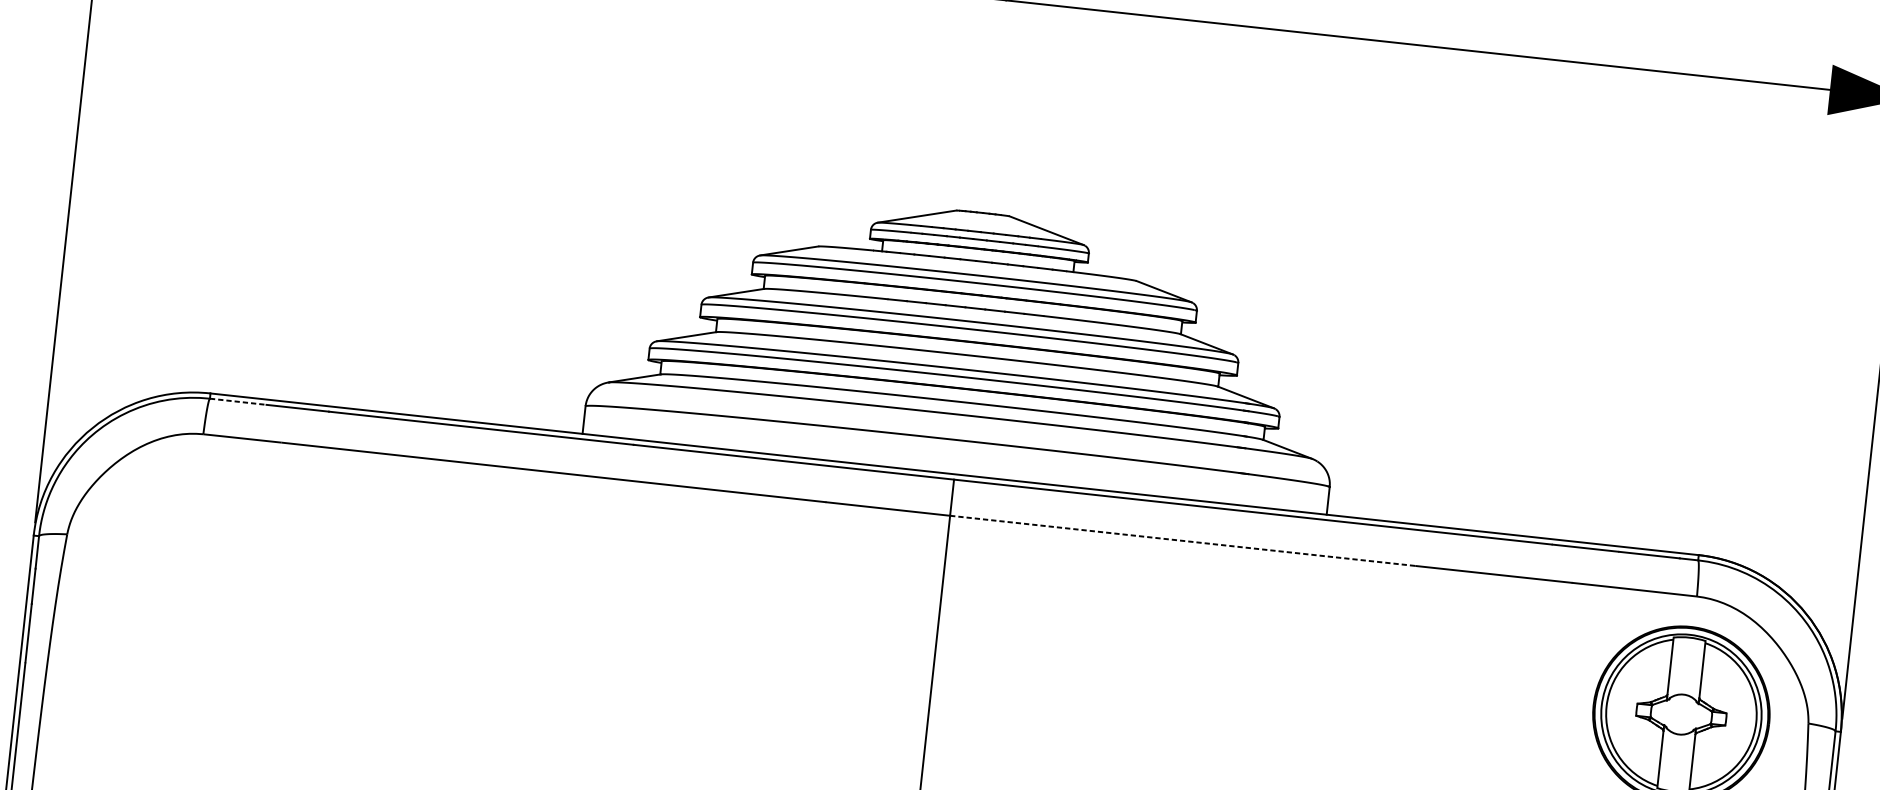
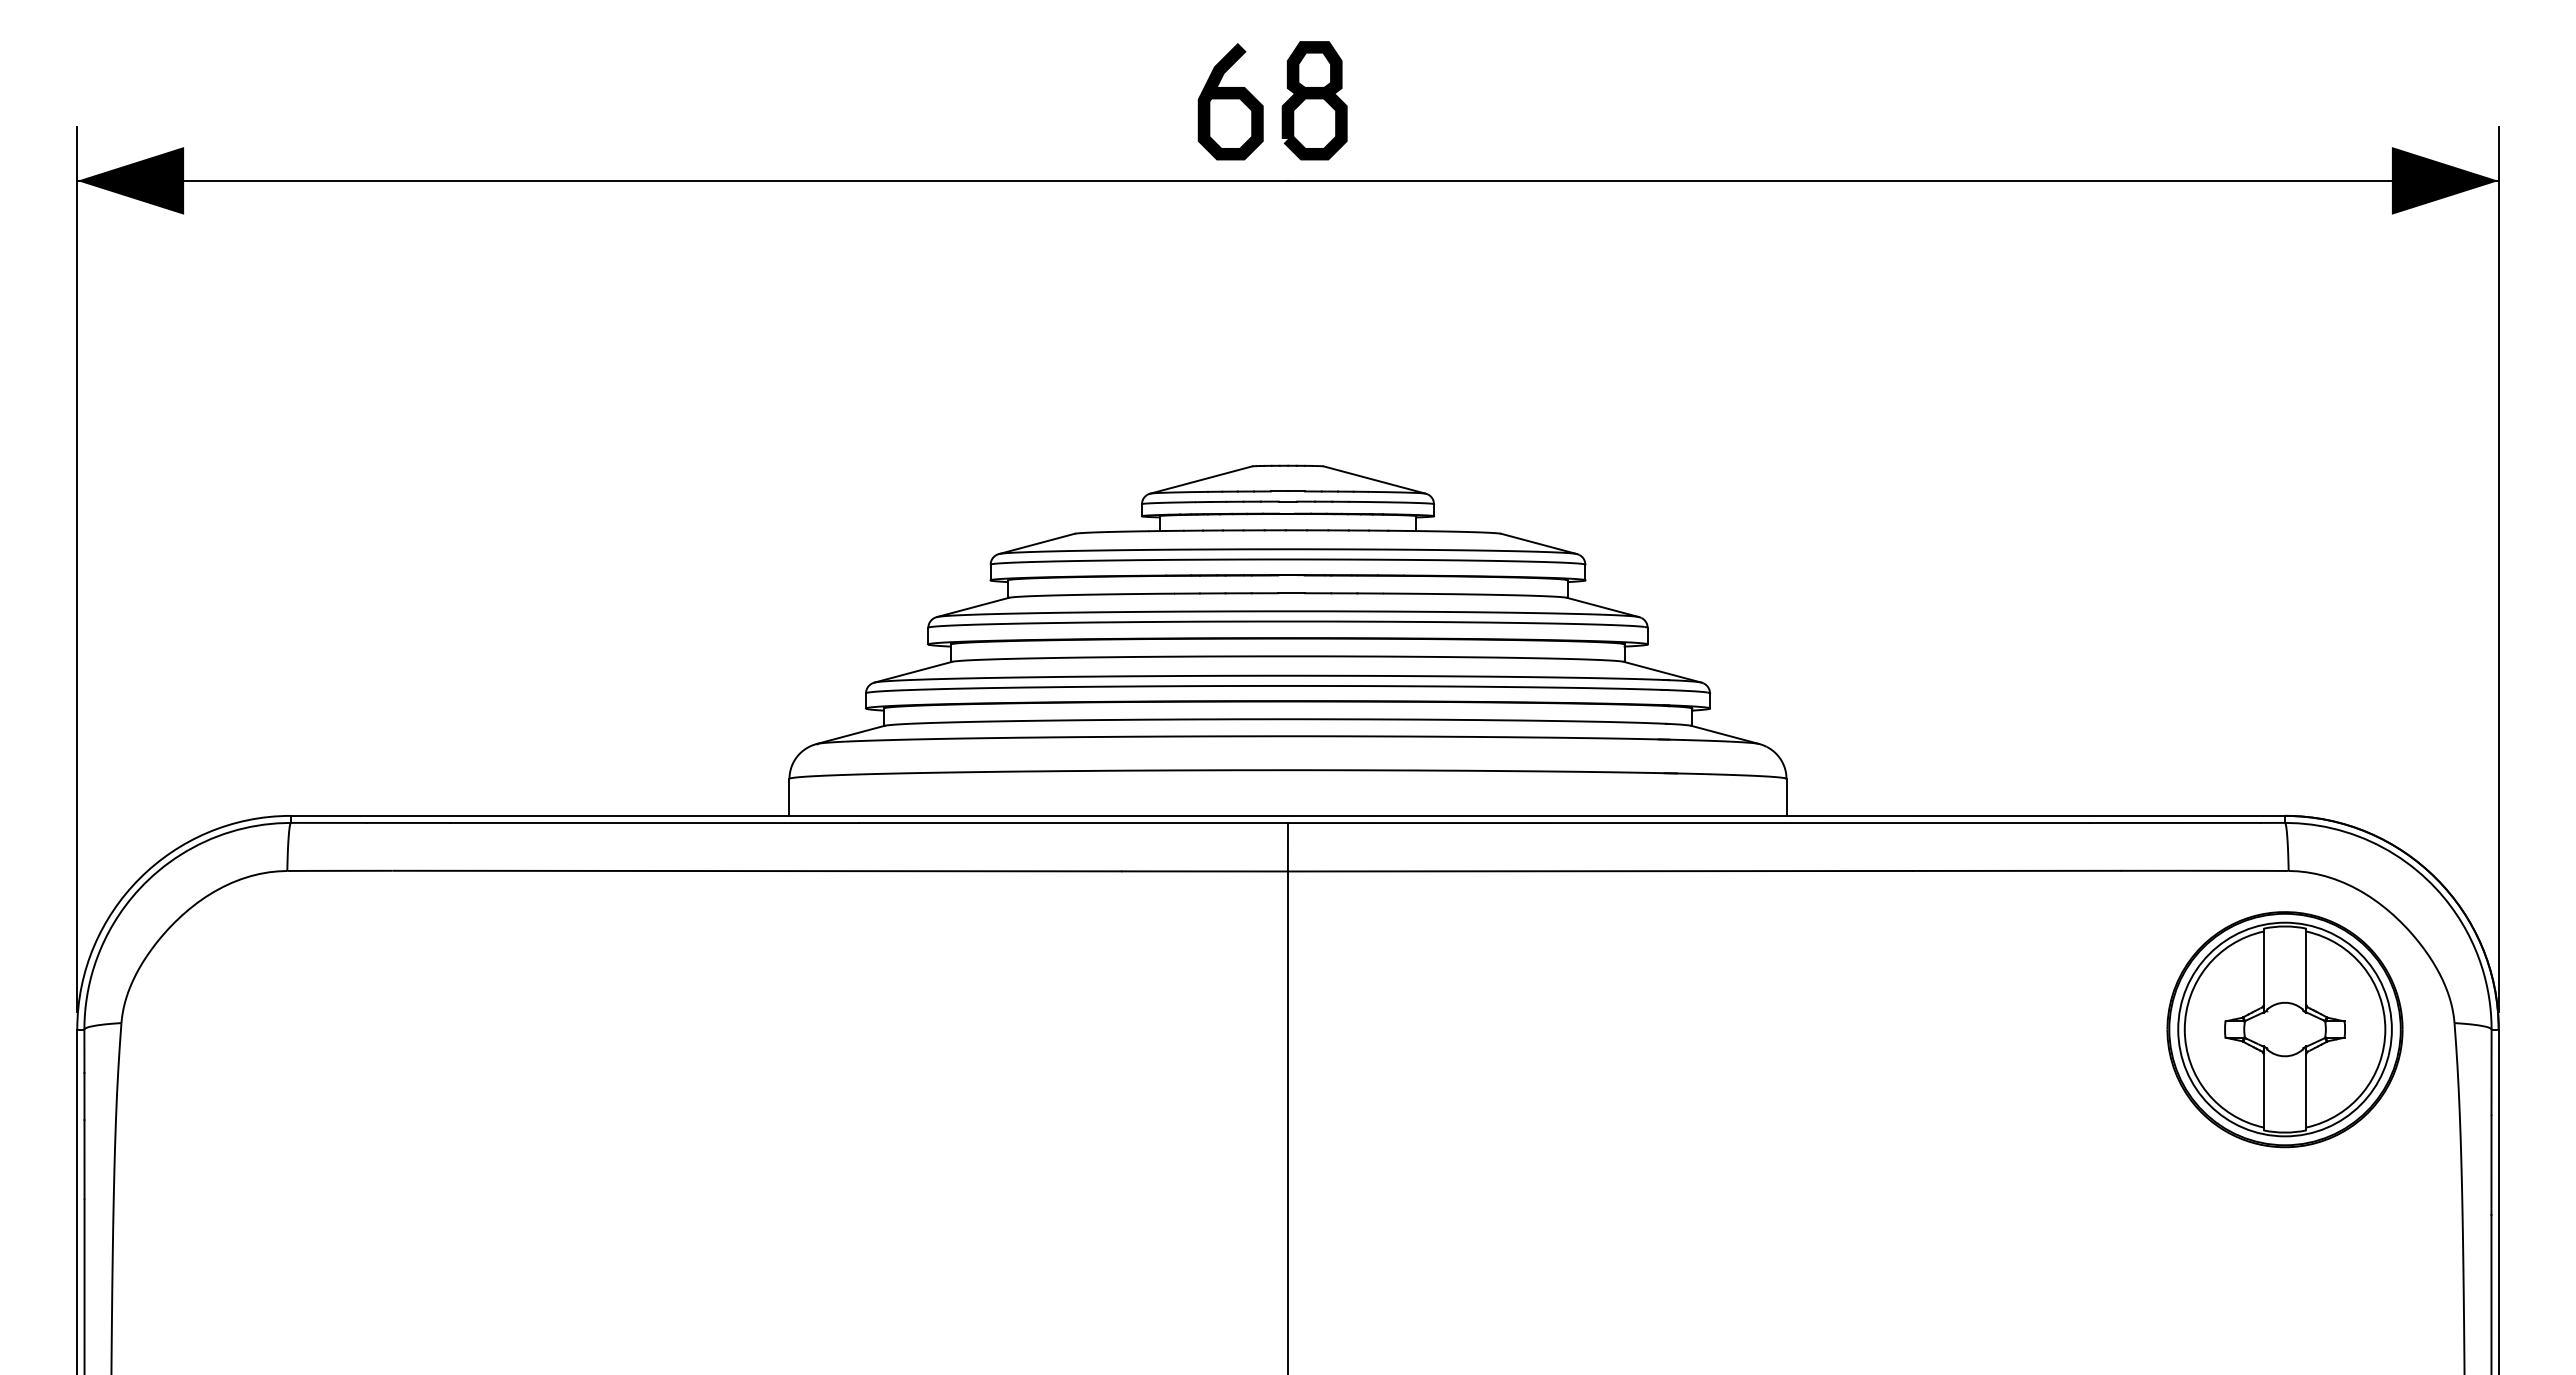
line: (238, 401) -> (328, 822), dashed -> solid
line: (1183, 541) -> (1600, 871), dashed -> solid

